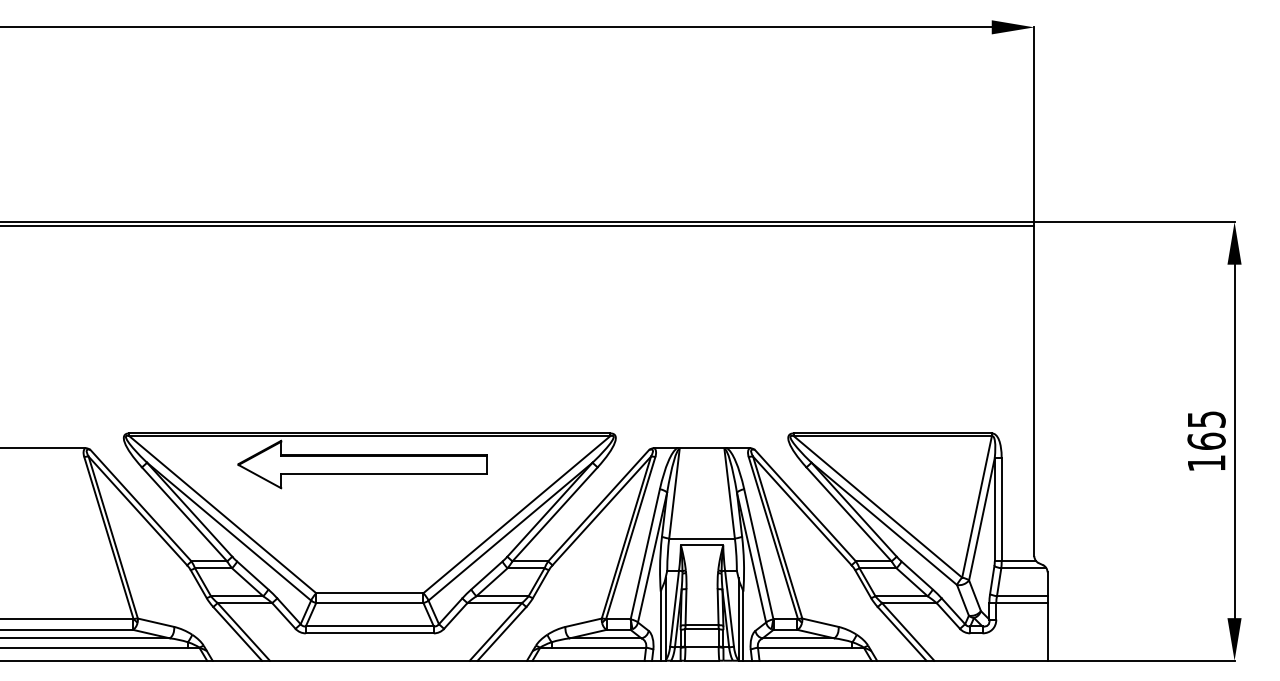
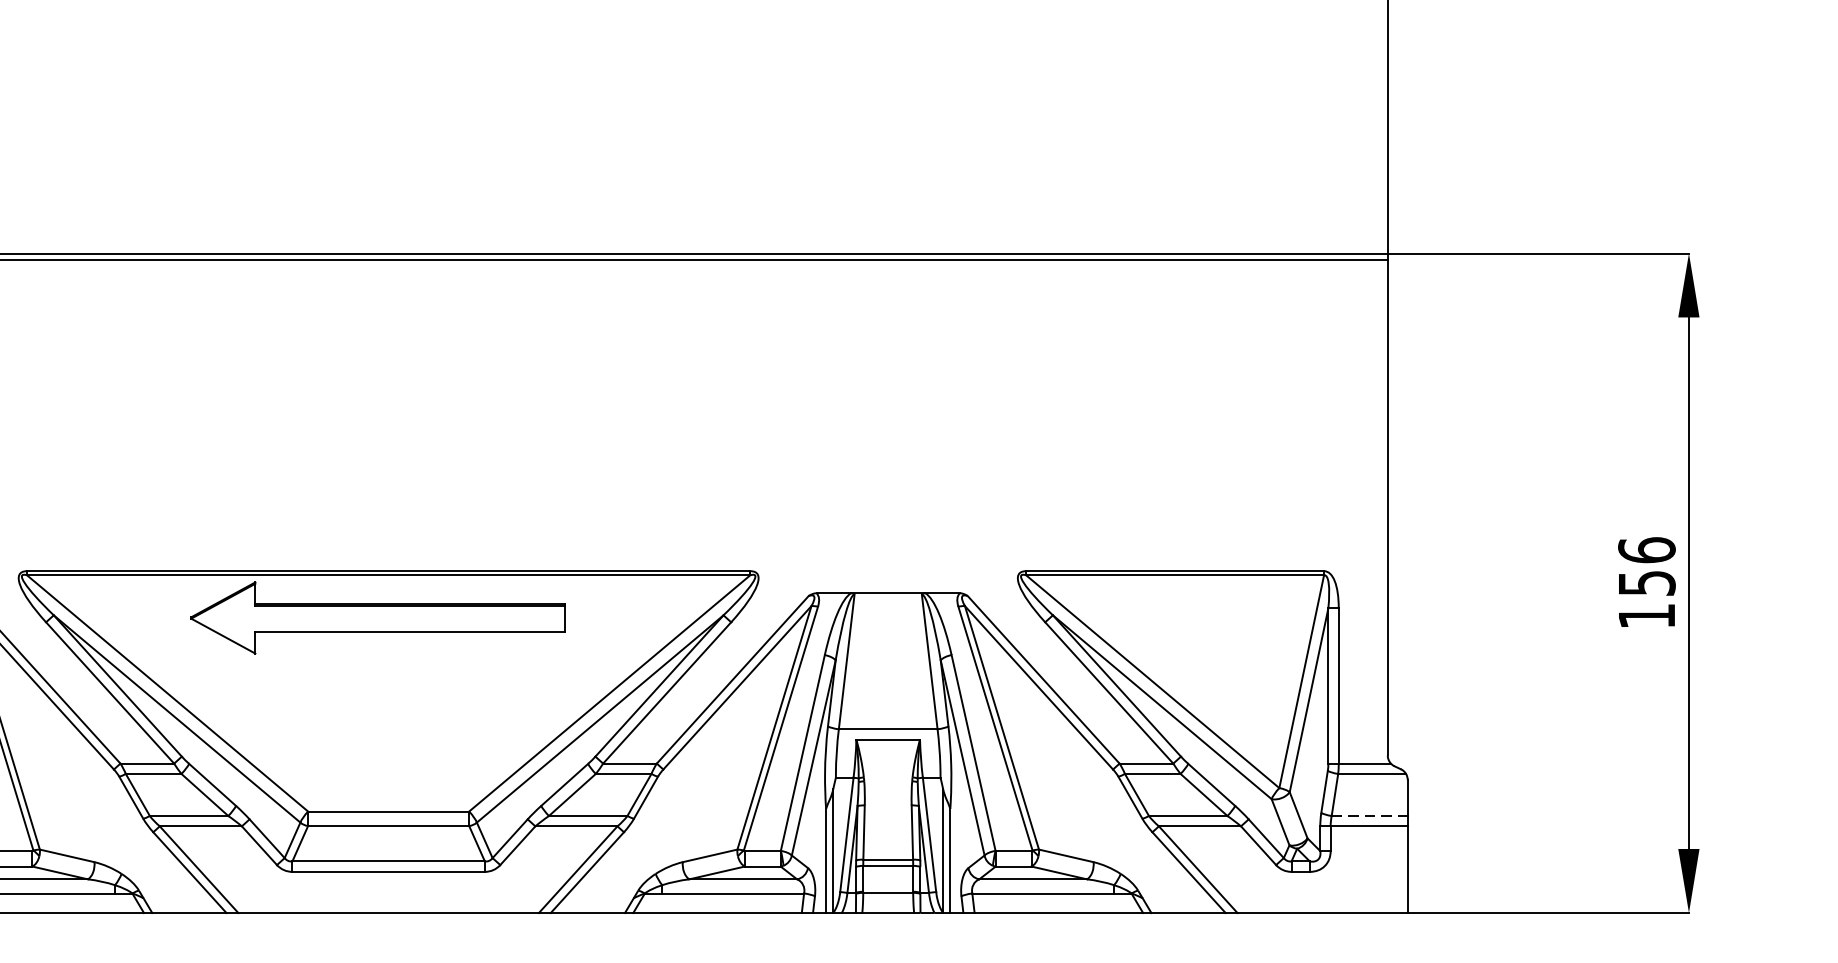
text: (1206, 429) -> (1646, 565), 165 -> 156
line: (1022, 596) -> (1370, 816), solid -> dashed

